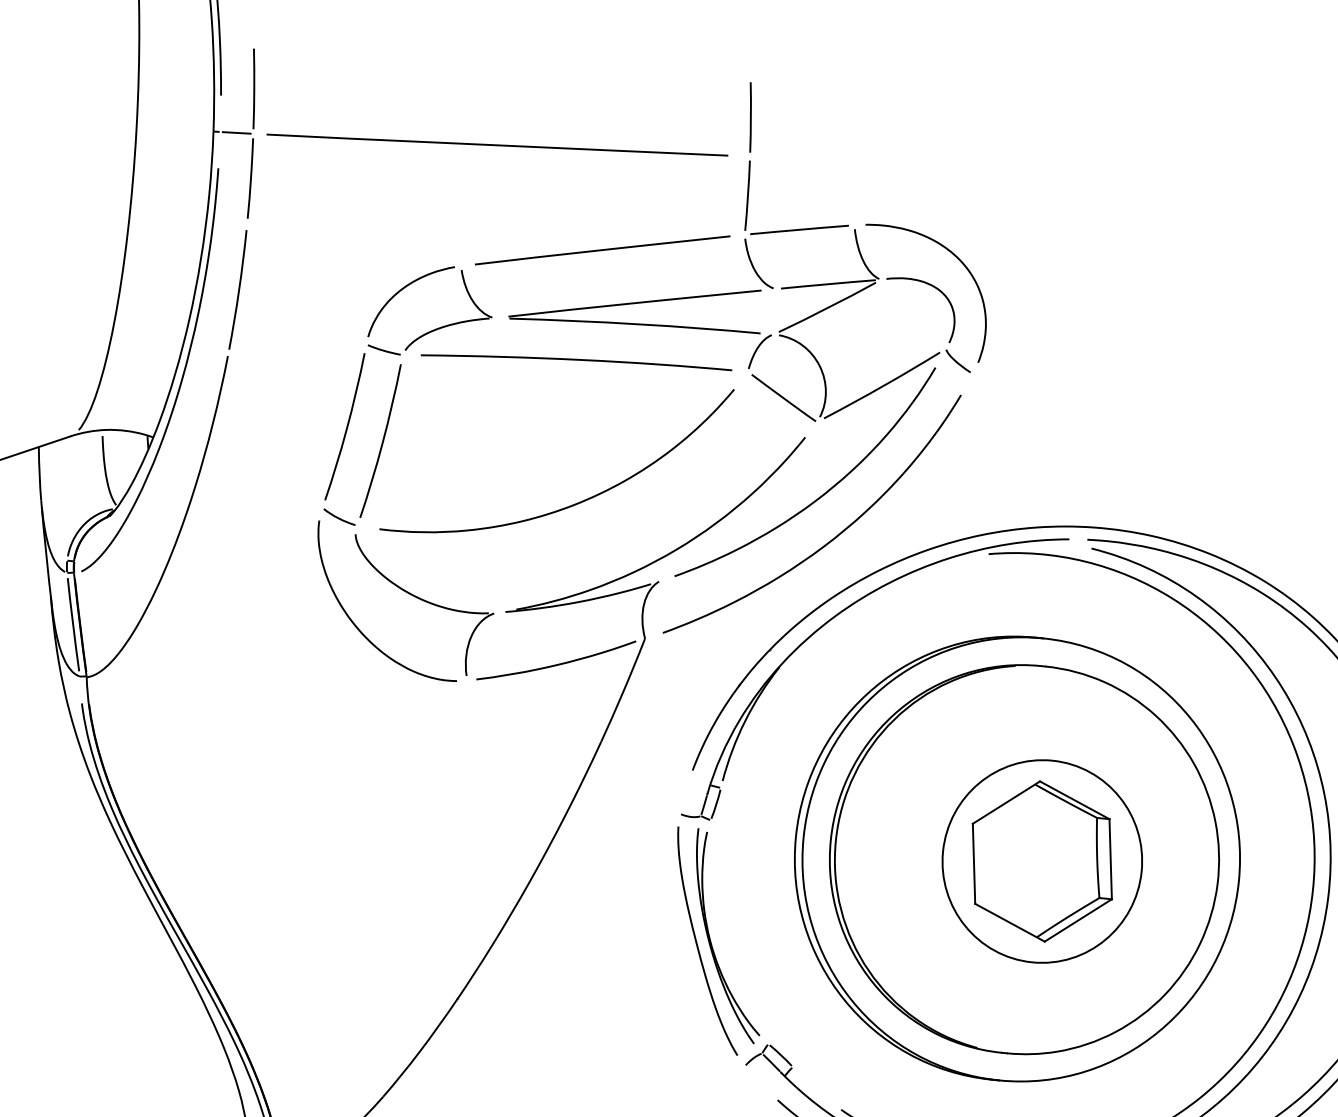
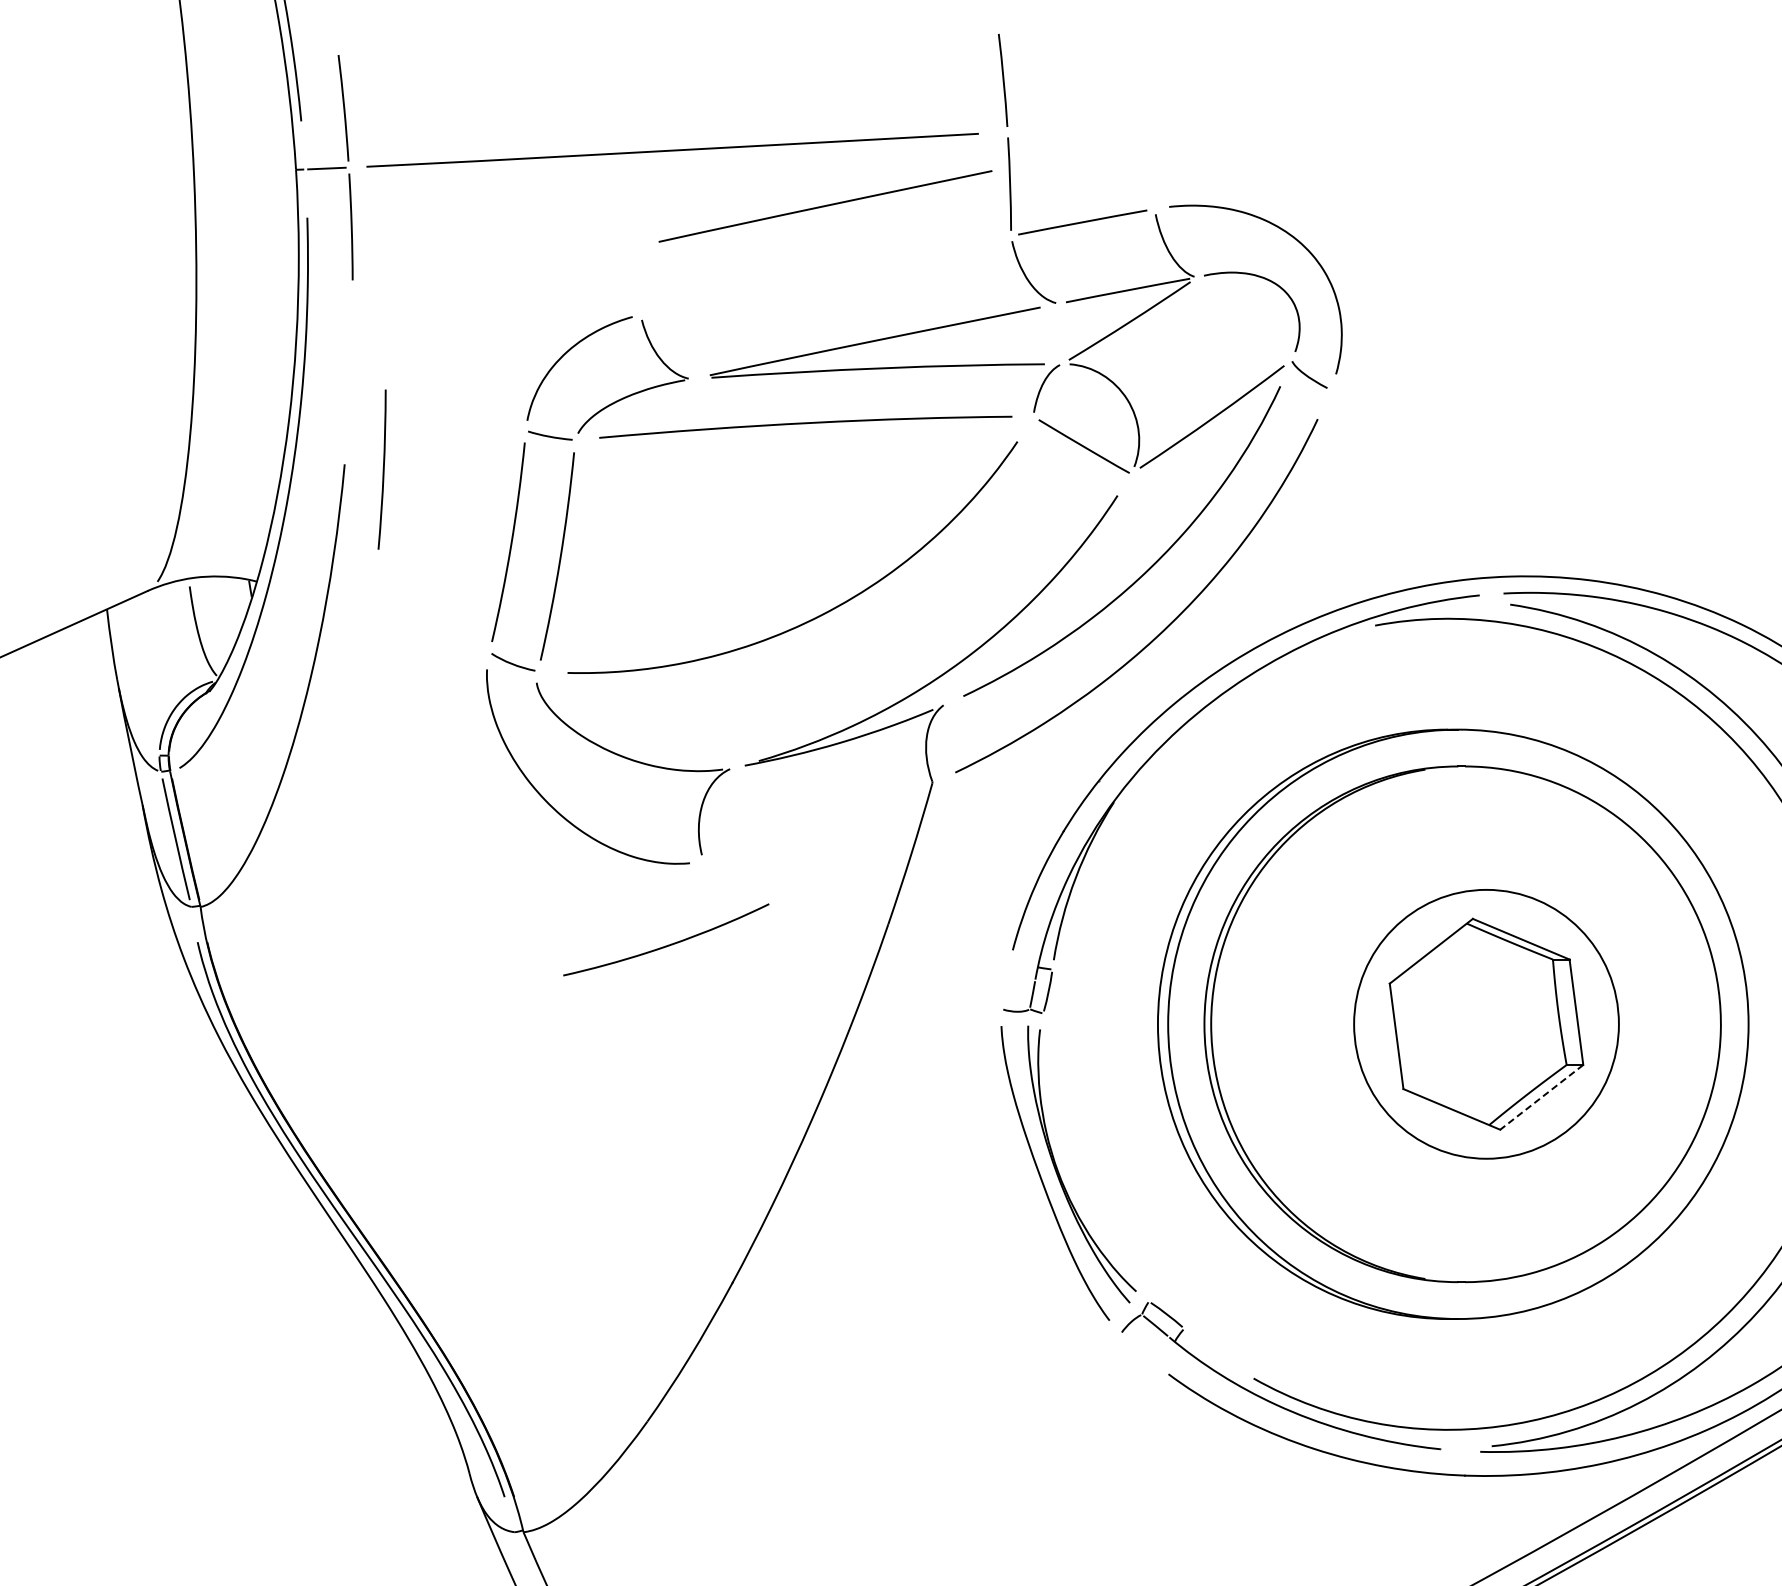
line: (602, 250) -> (825, 206), moved
curve: (238, 289) -> (382, 469), moved
curve: (557, 664) -> (668, 944), moved
line: (1078, 920) -> (1541, 1097), solid -> dashed

